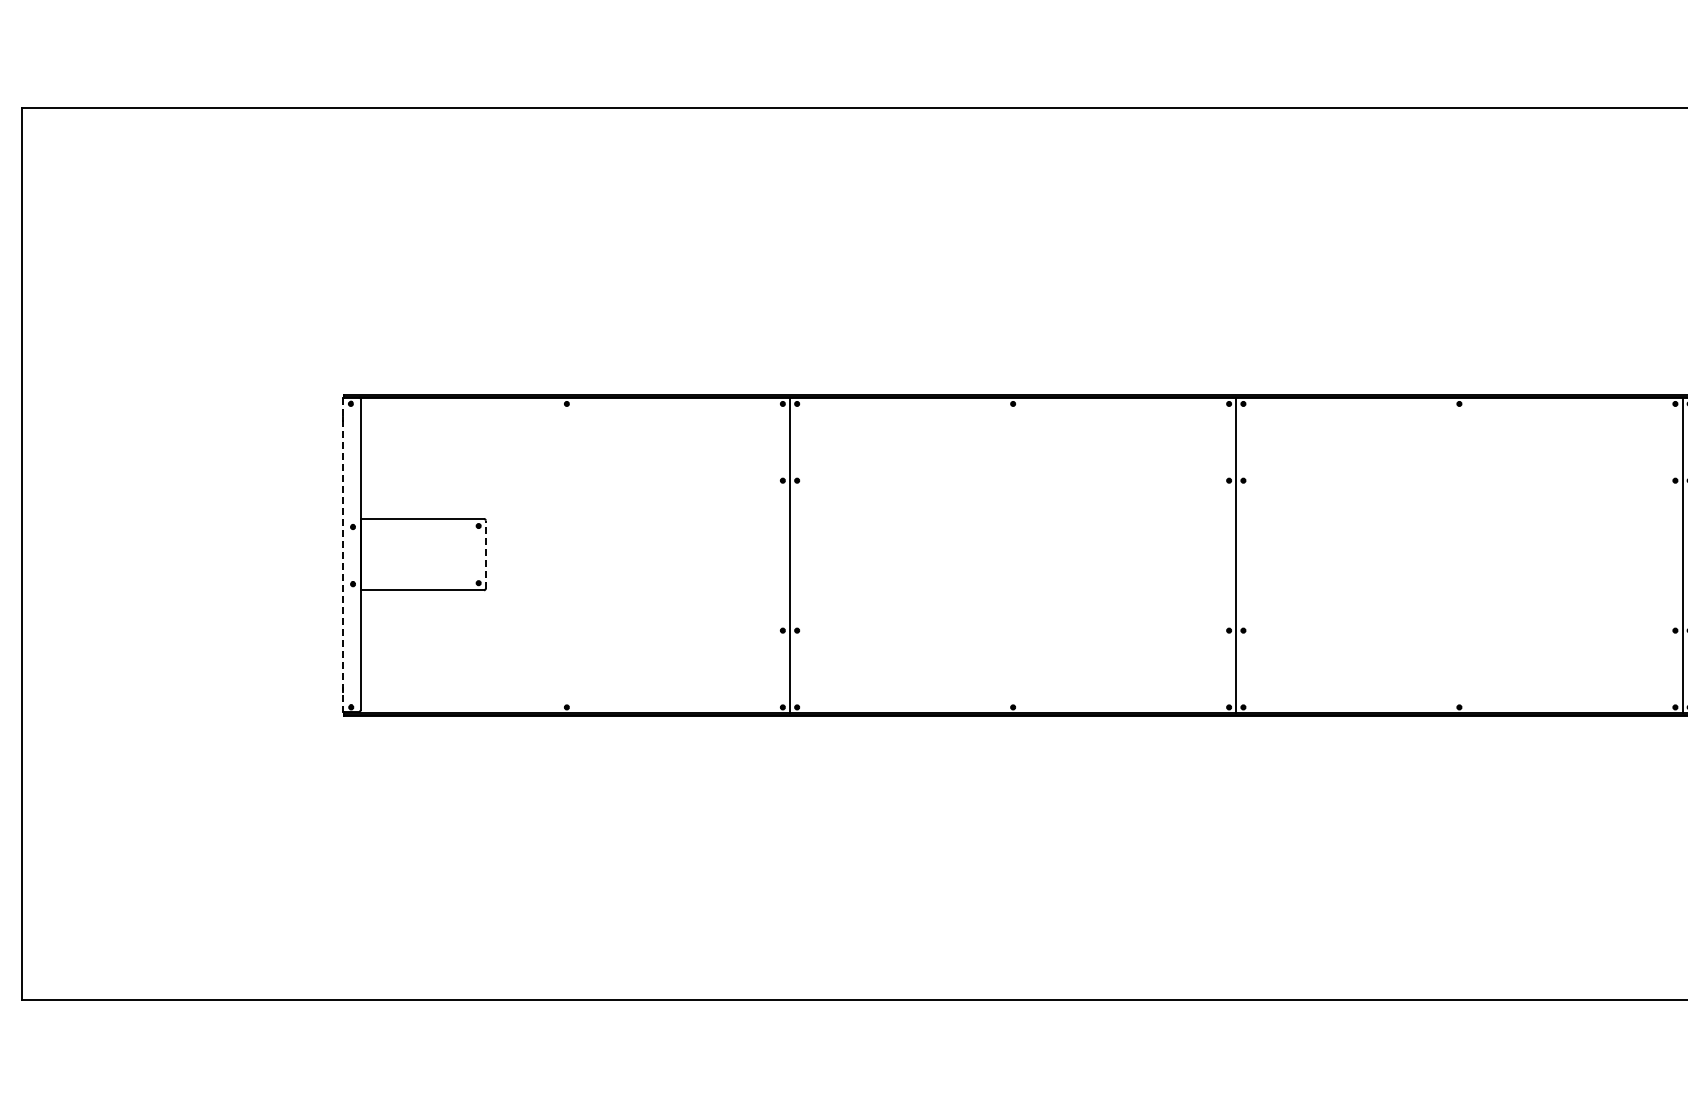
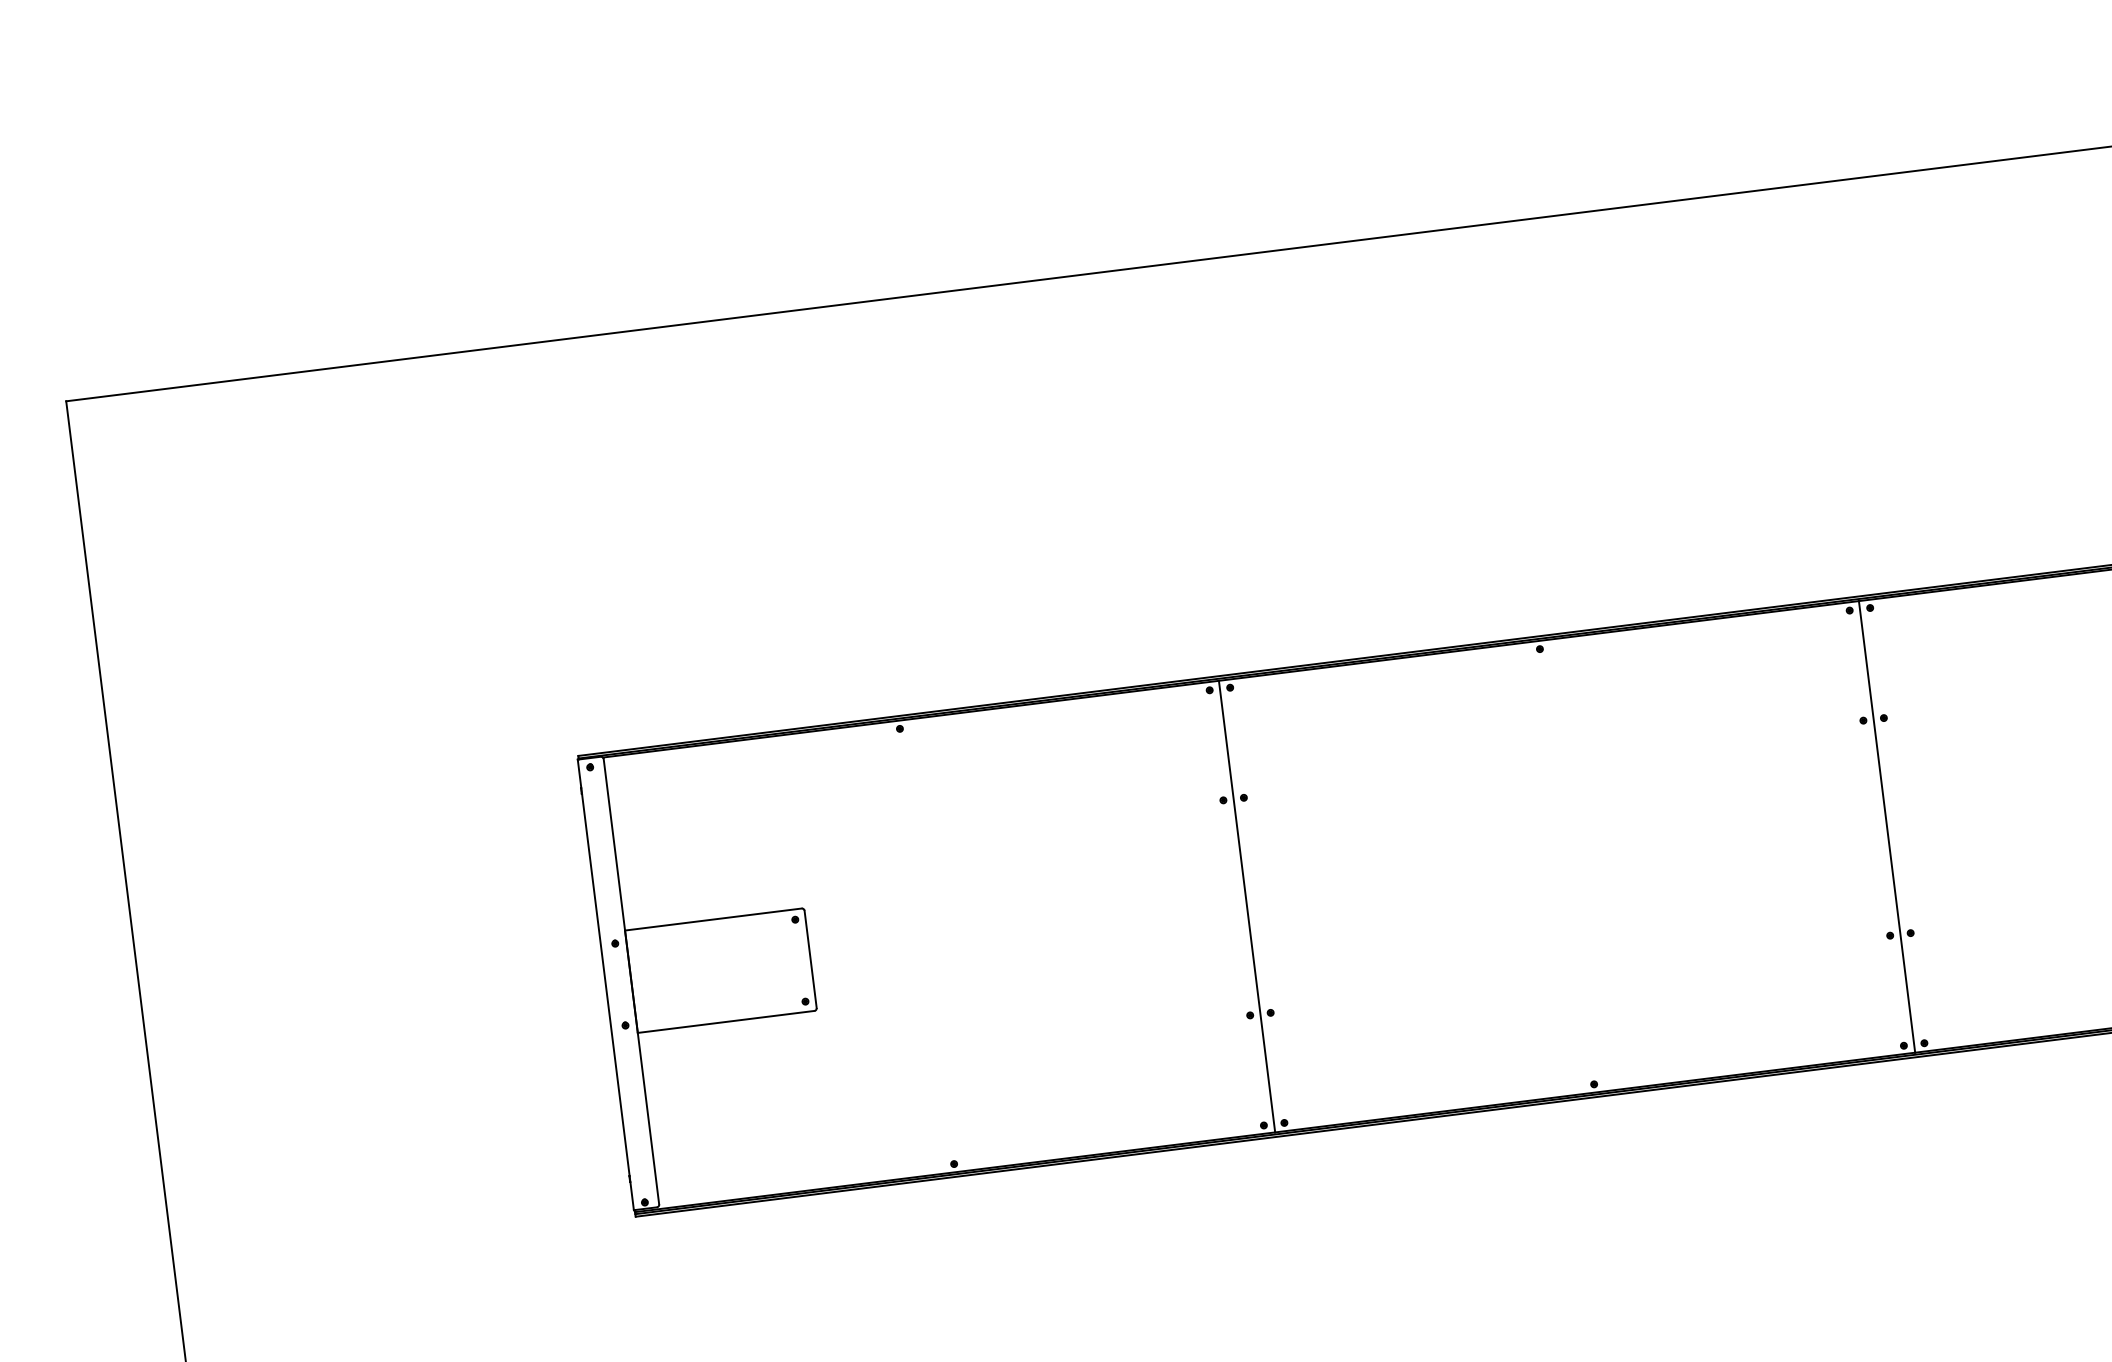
line: (485, 554) -> (810, 959), dashed -> solid
line: (343, 555) -> (606, 986), dashed -> solid

